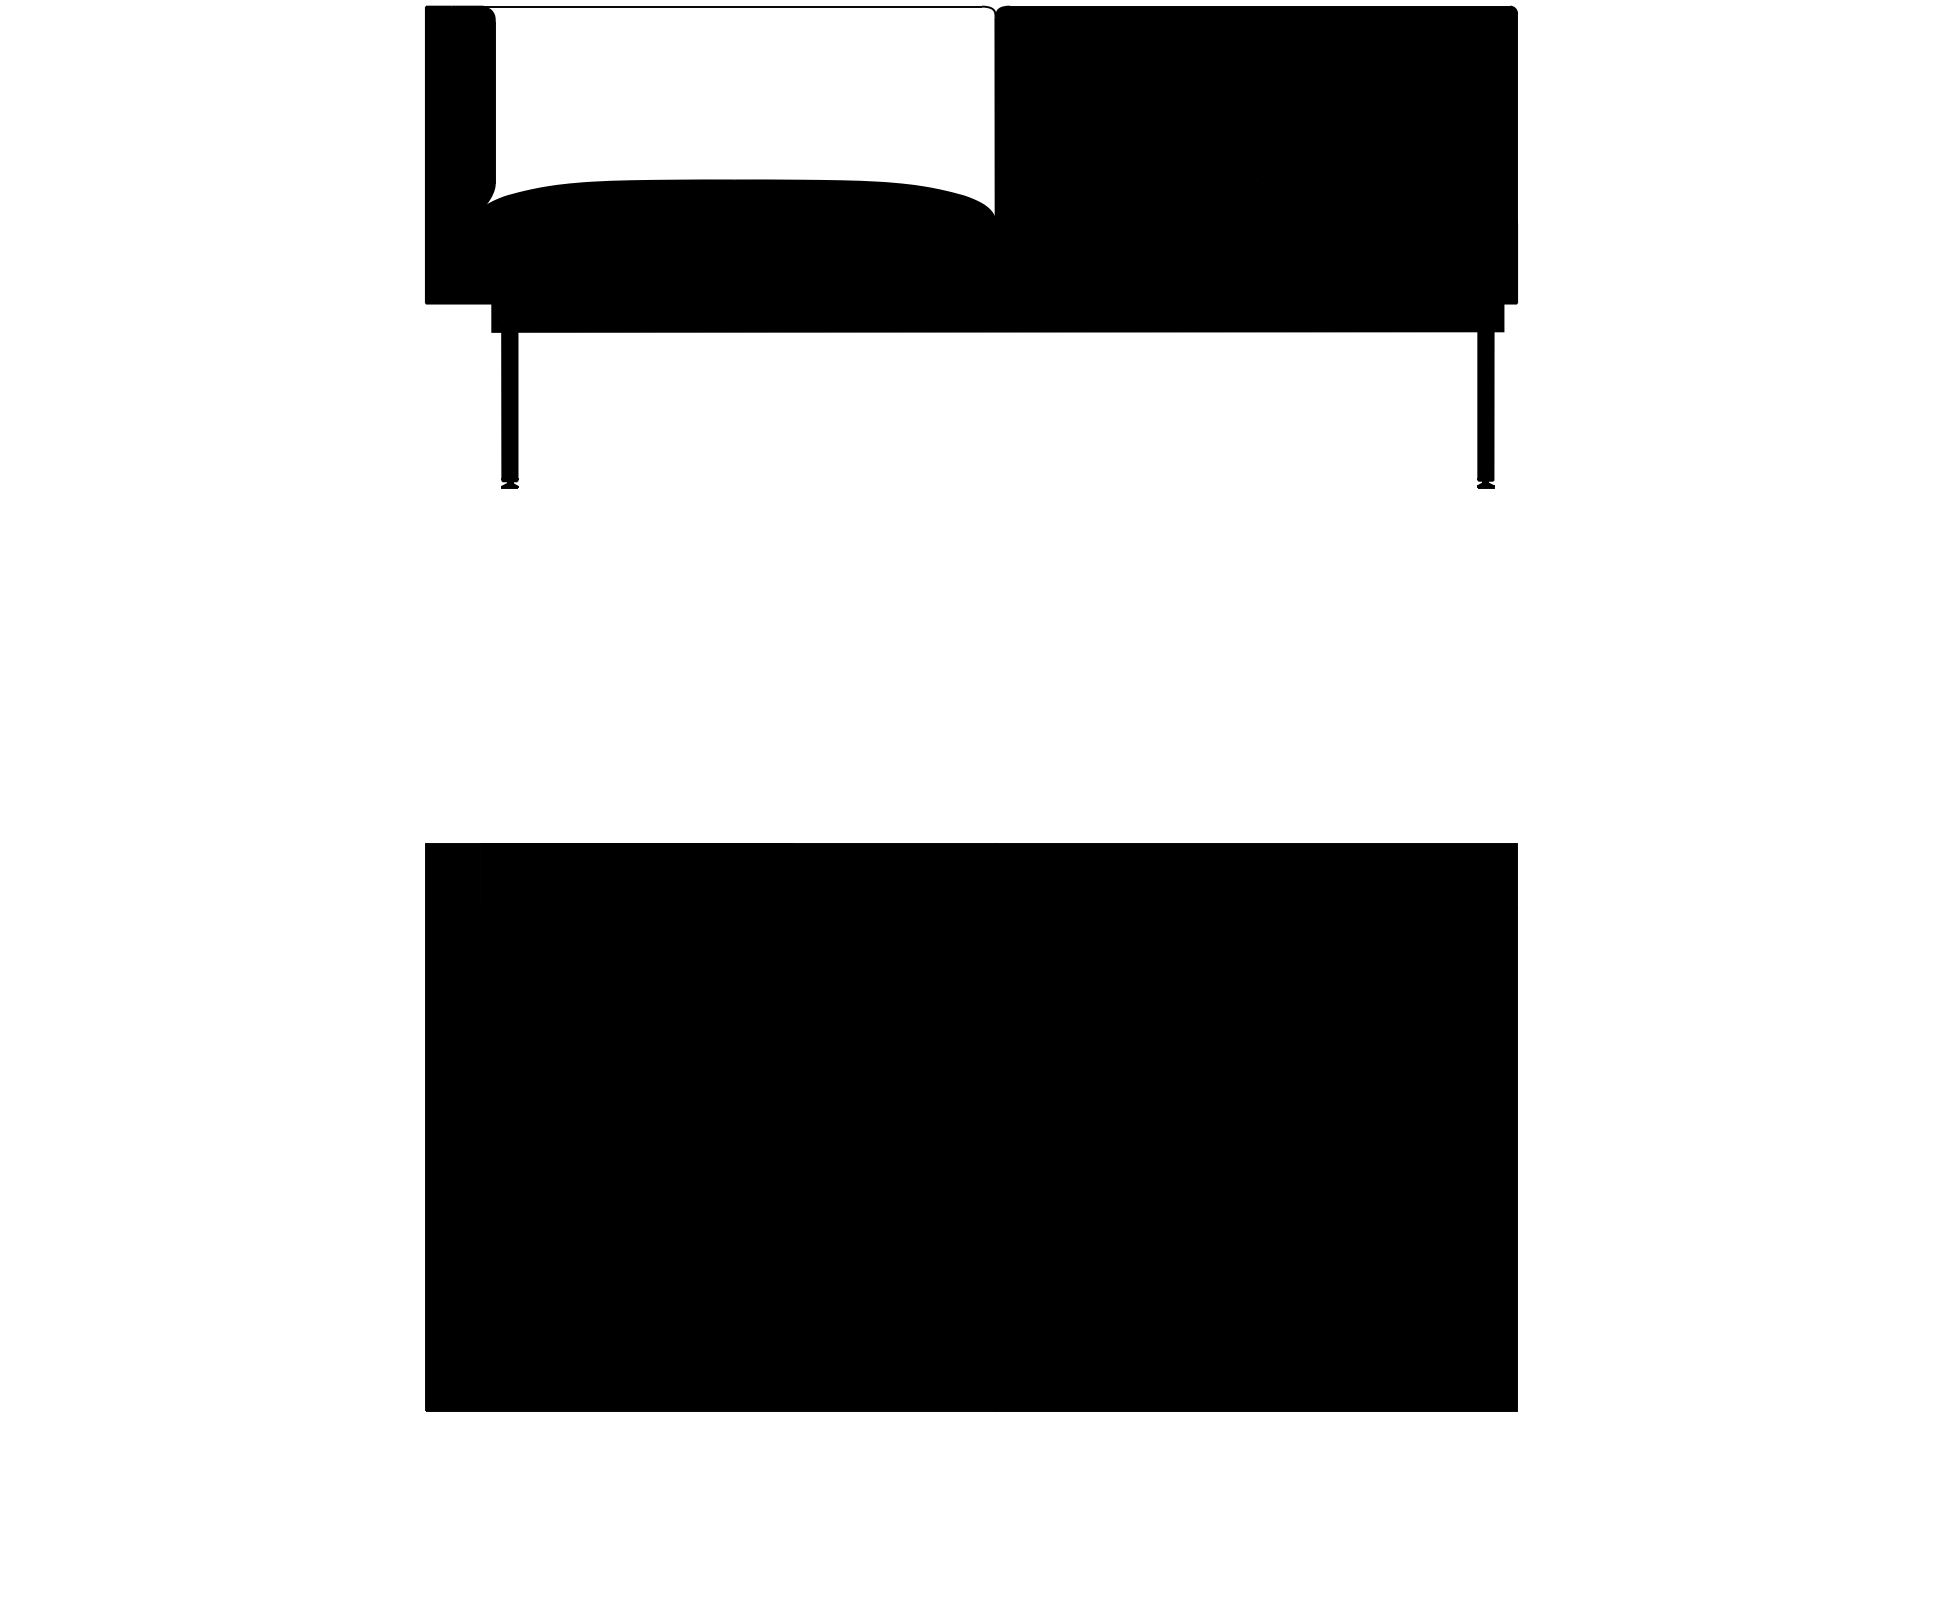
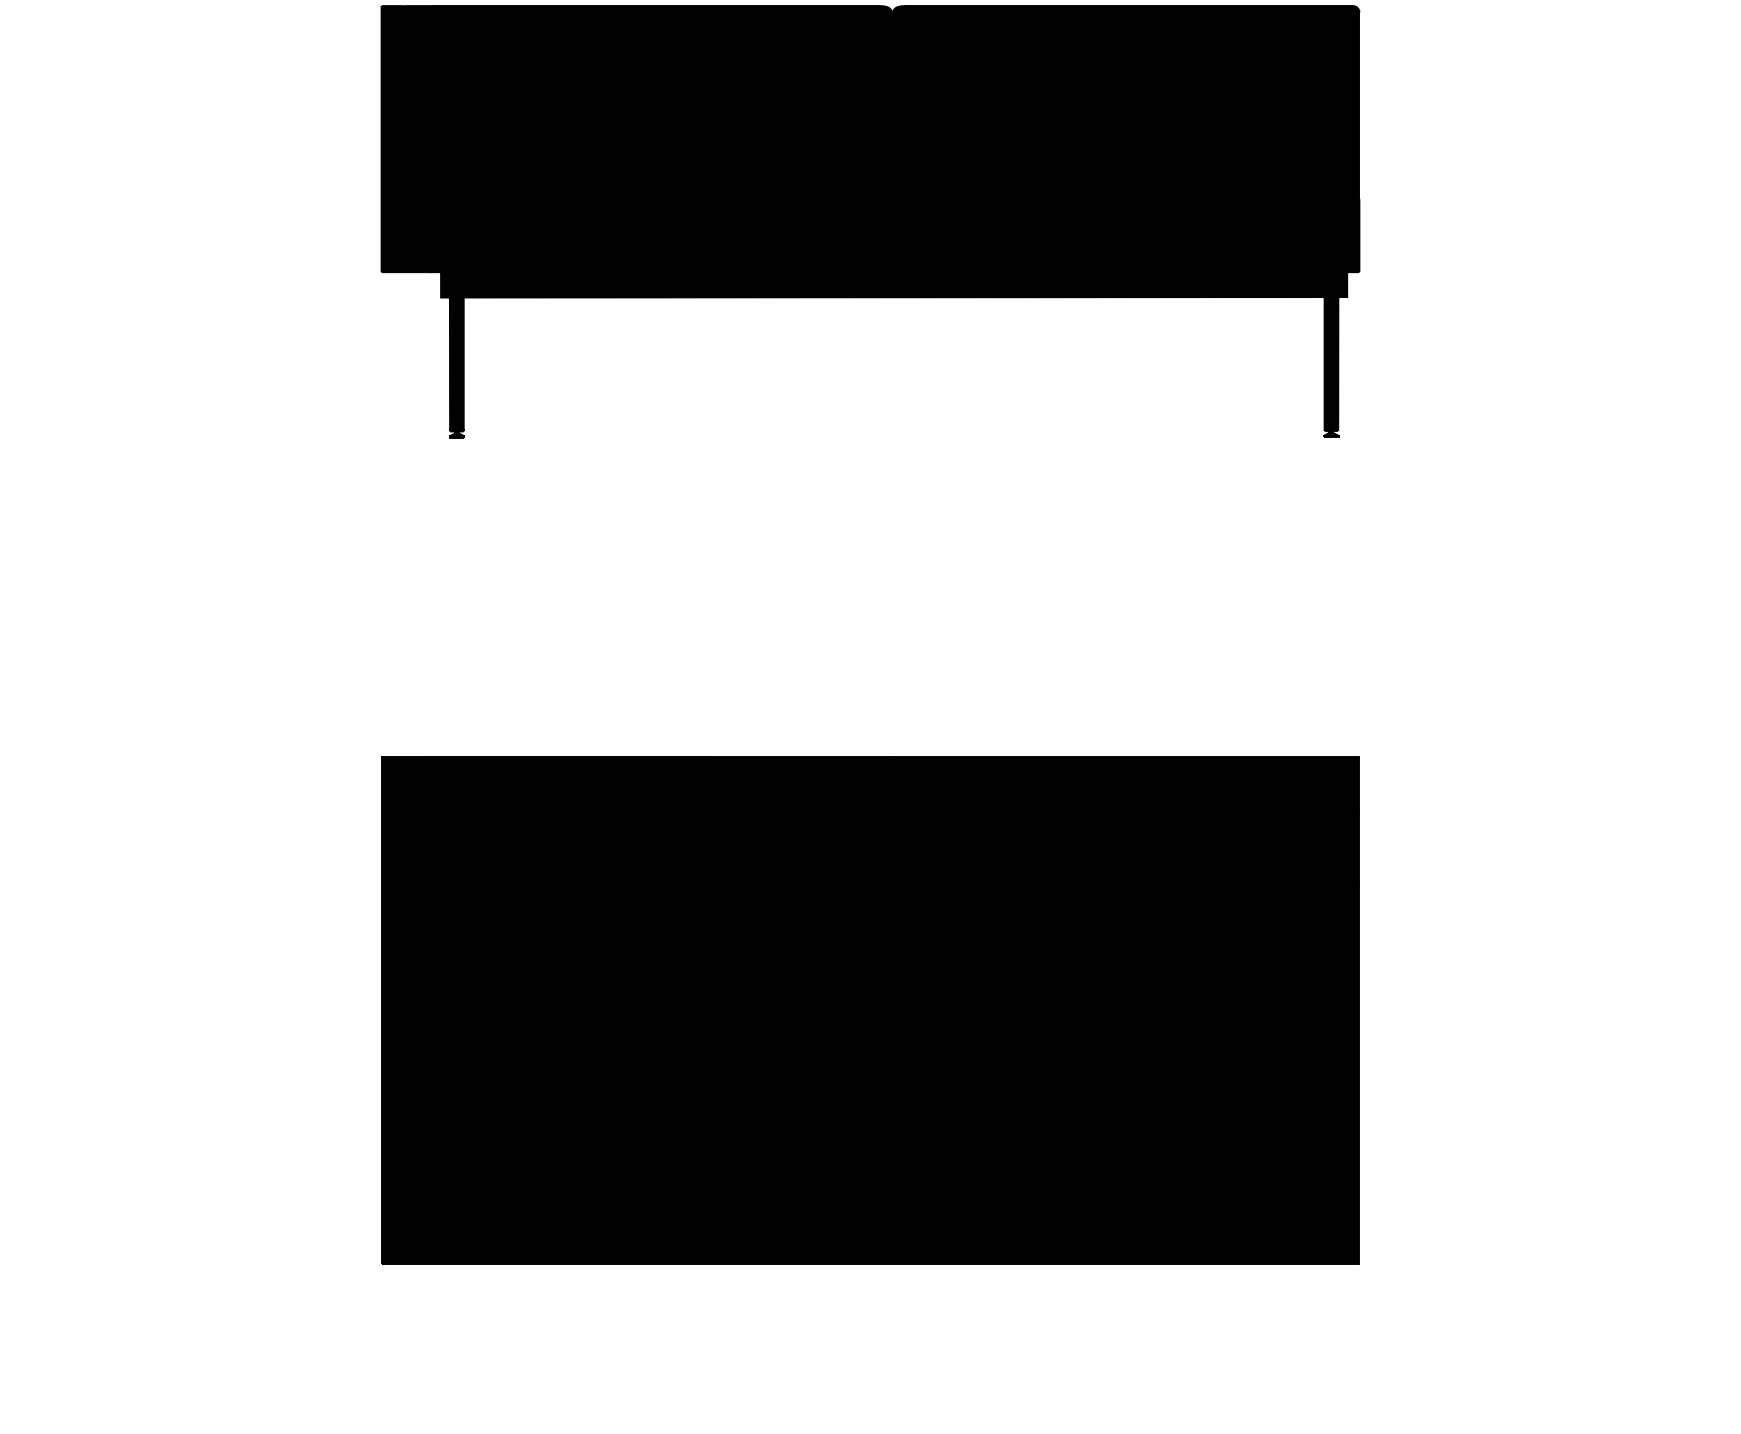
fill: (738, 114) -> (661, 102), added

